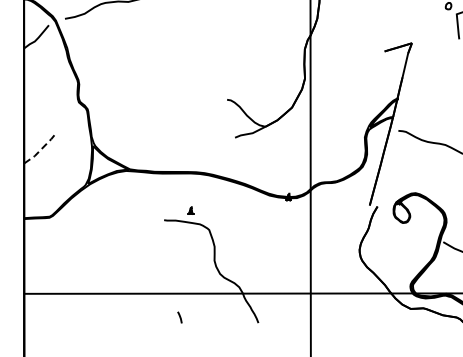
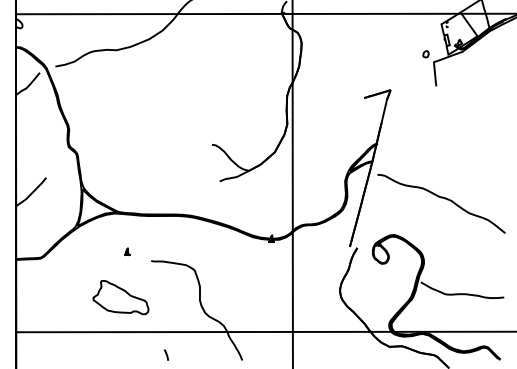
line: (41, 149) -> (32, 192), dashed -> solid
part: (191, 210) -> (127, 251), moved
part: (132, 257) -> (120, 297), added

